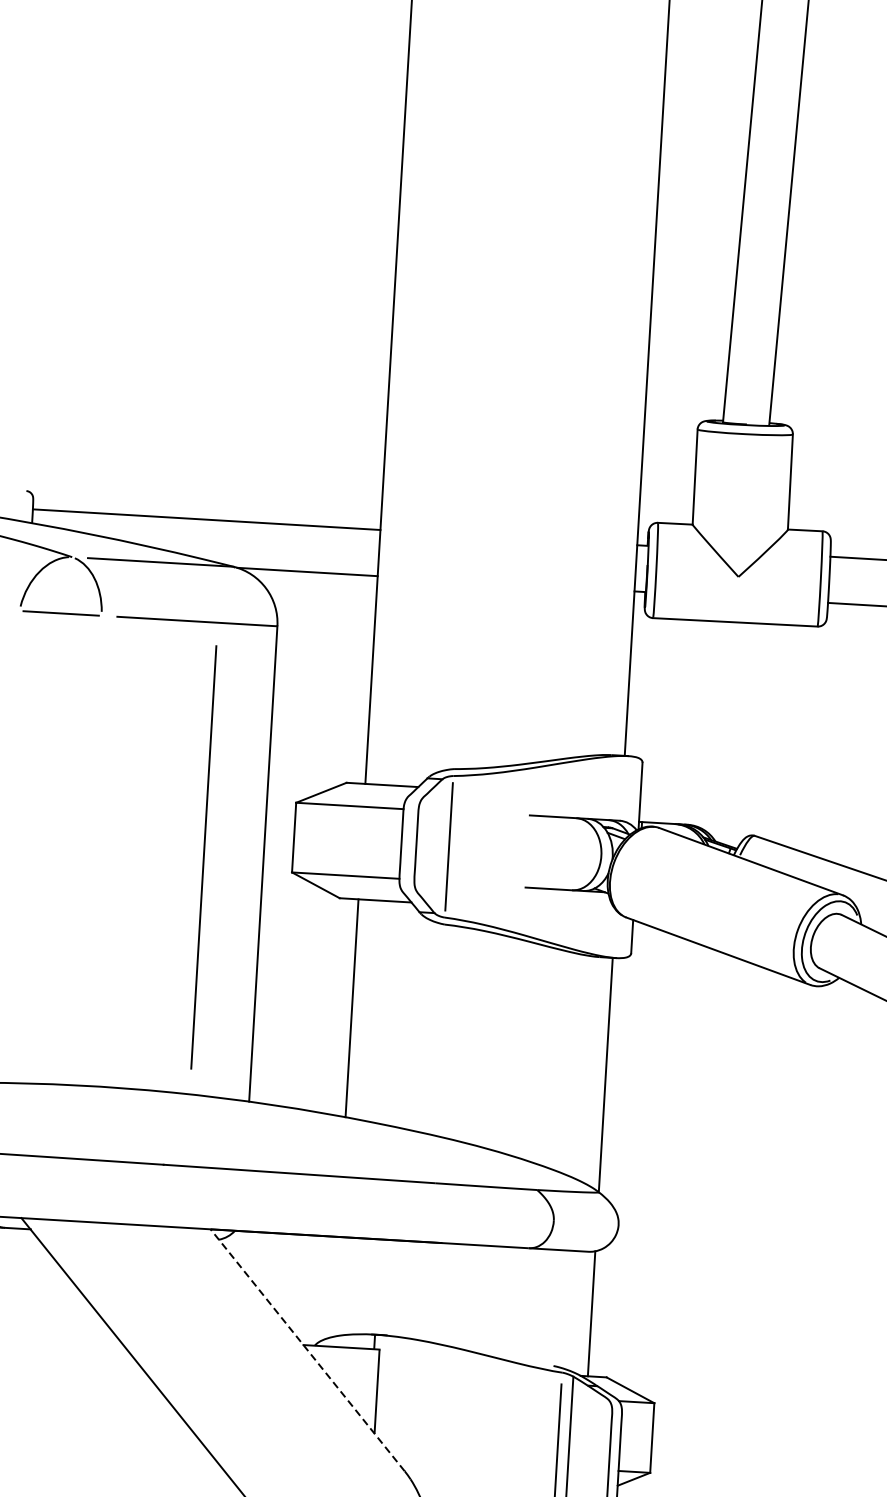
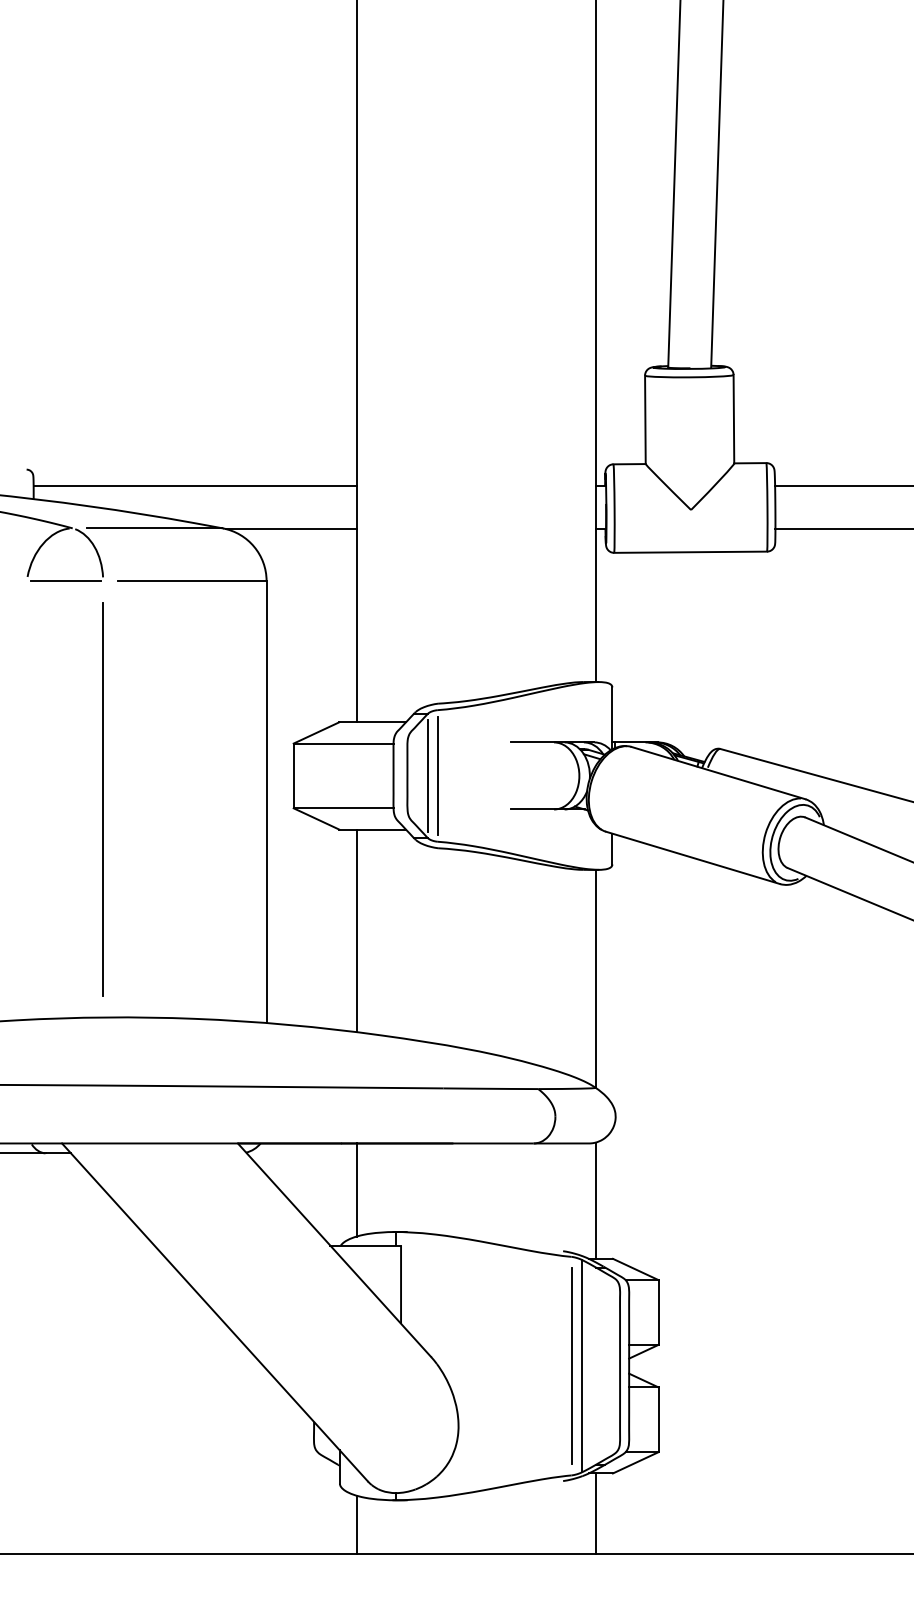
line: (438, 845) -> (427, 775), added
line: (203, 857) -> (102, 799), moved
line: (335, 1286) -> (356, 1189), added
line: (307, 1350) -> (334, 1250), dashed -> solid

